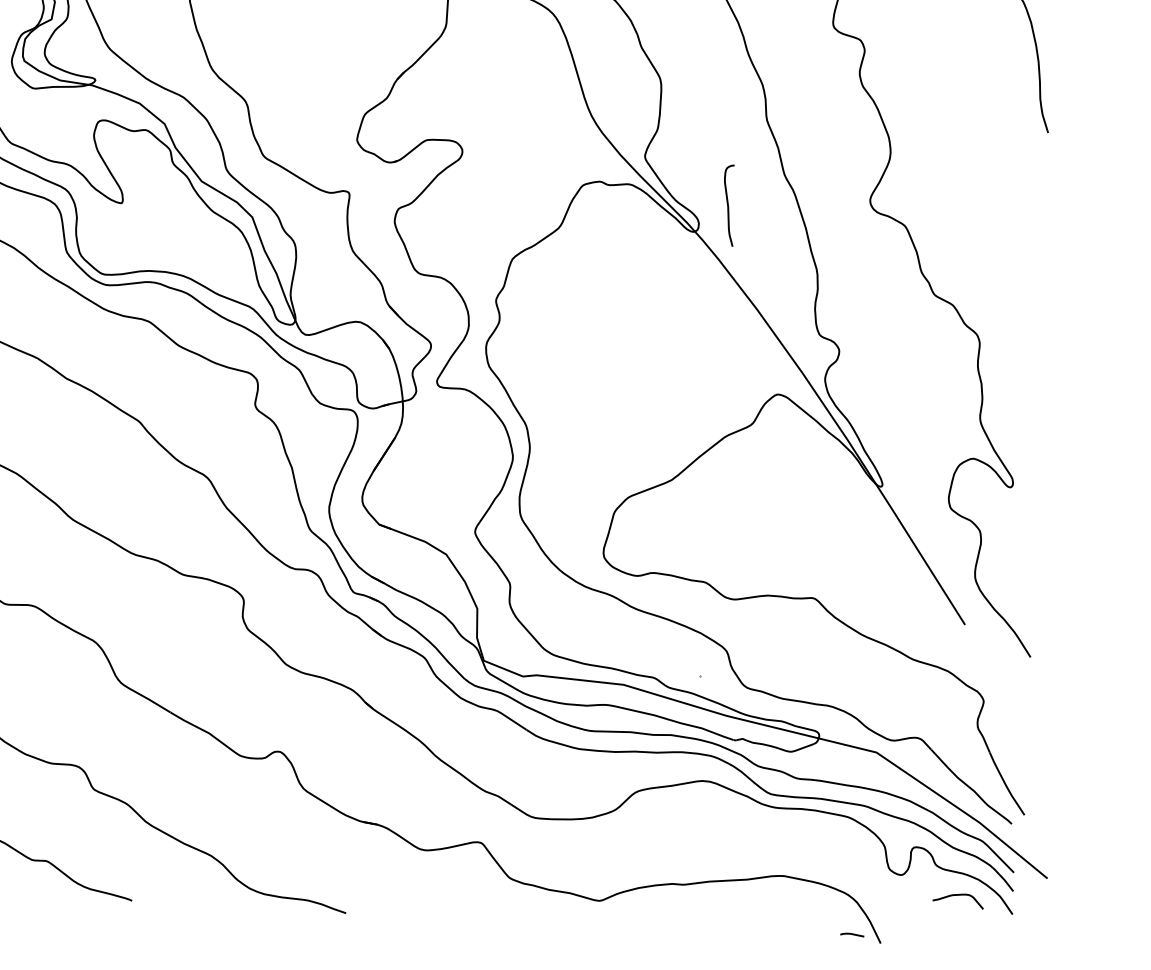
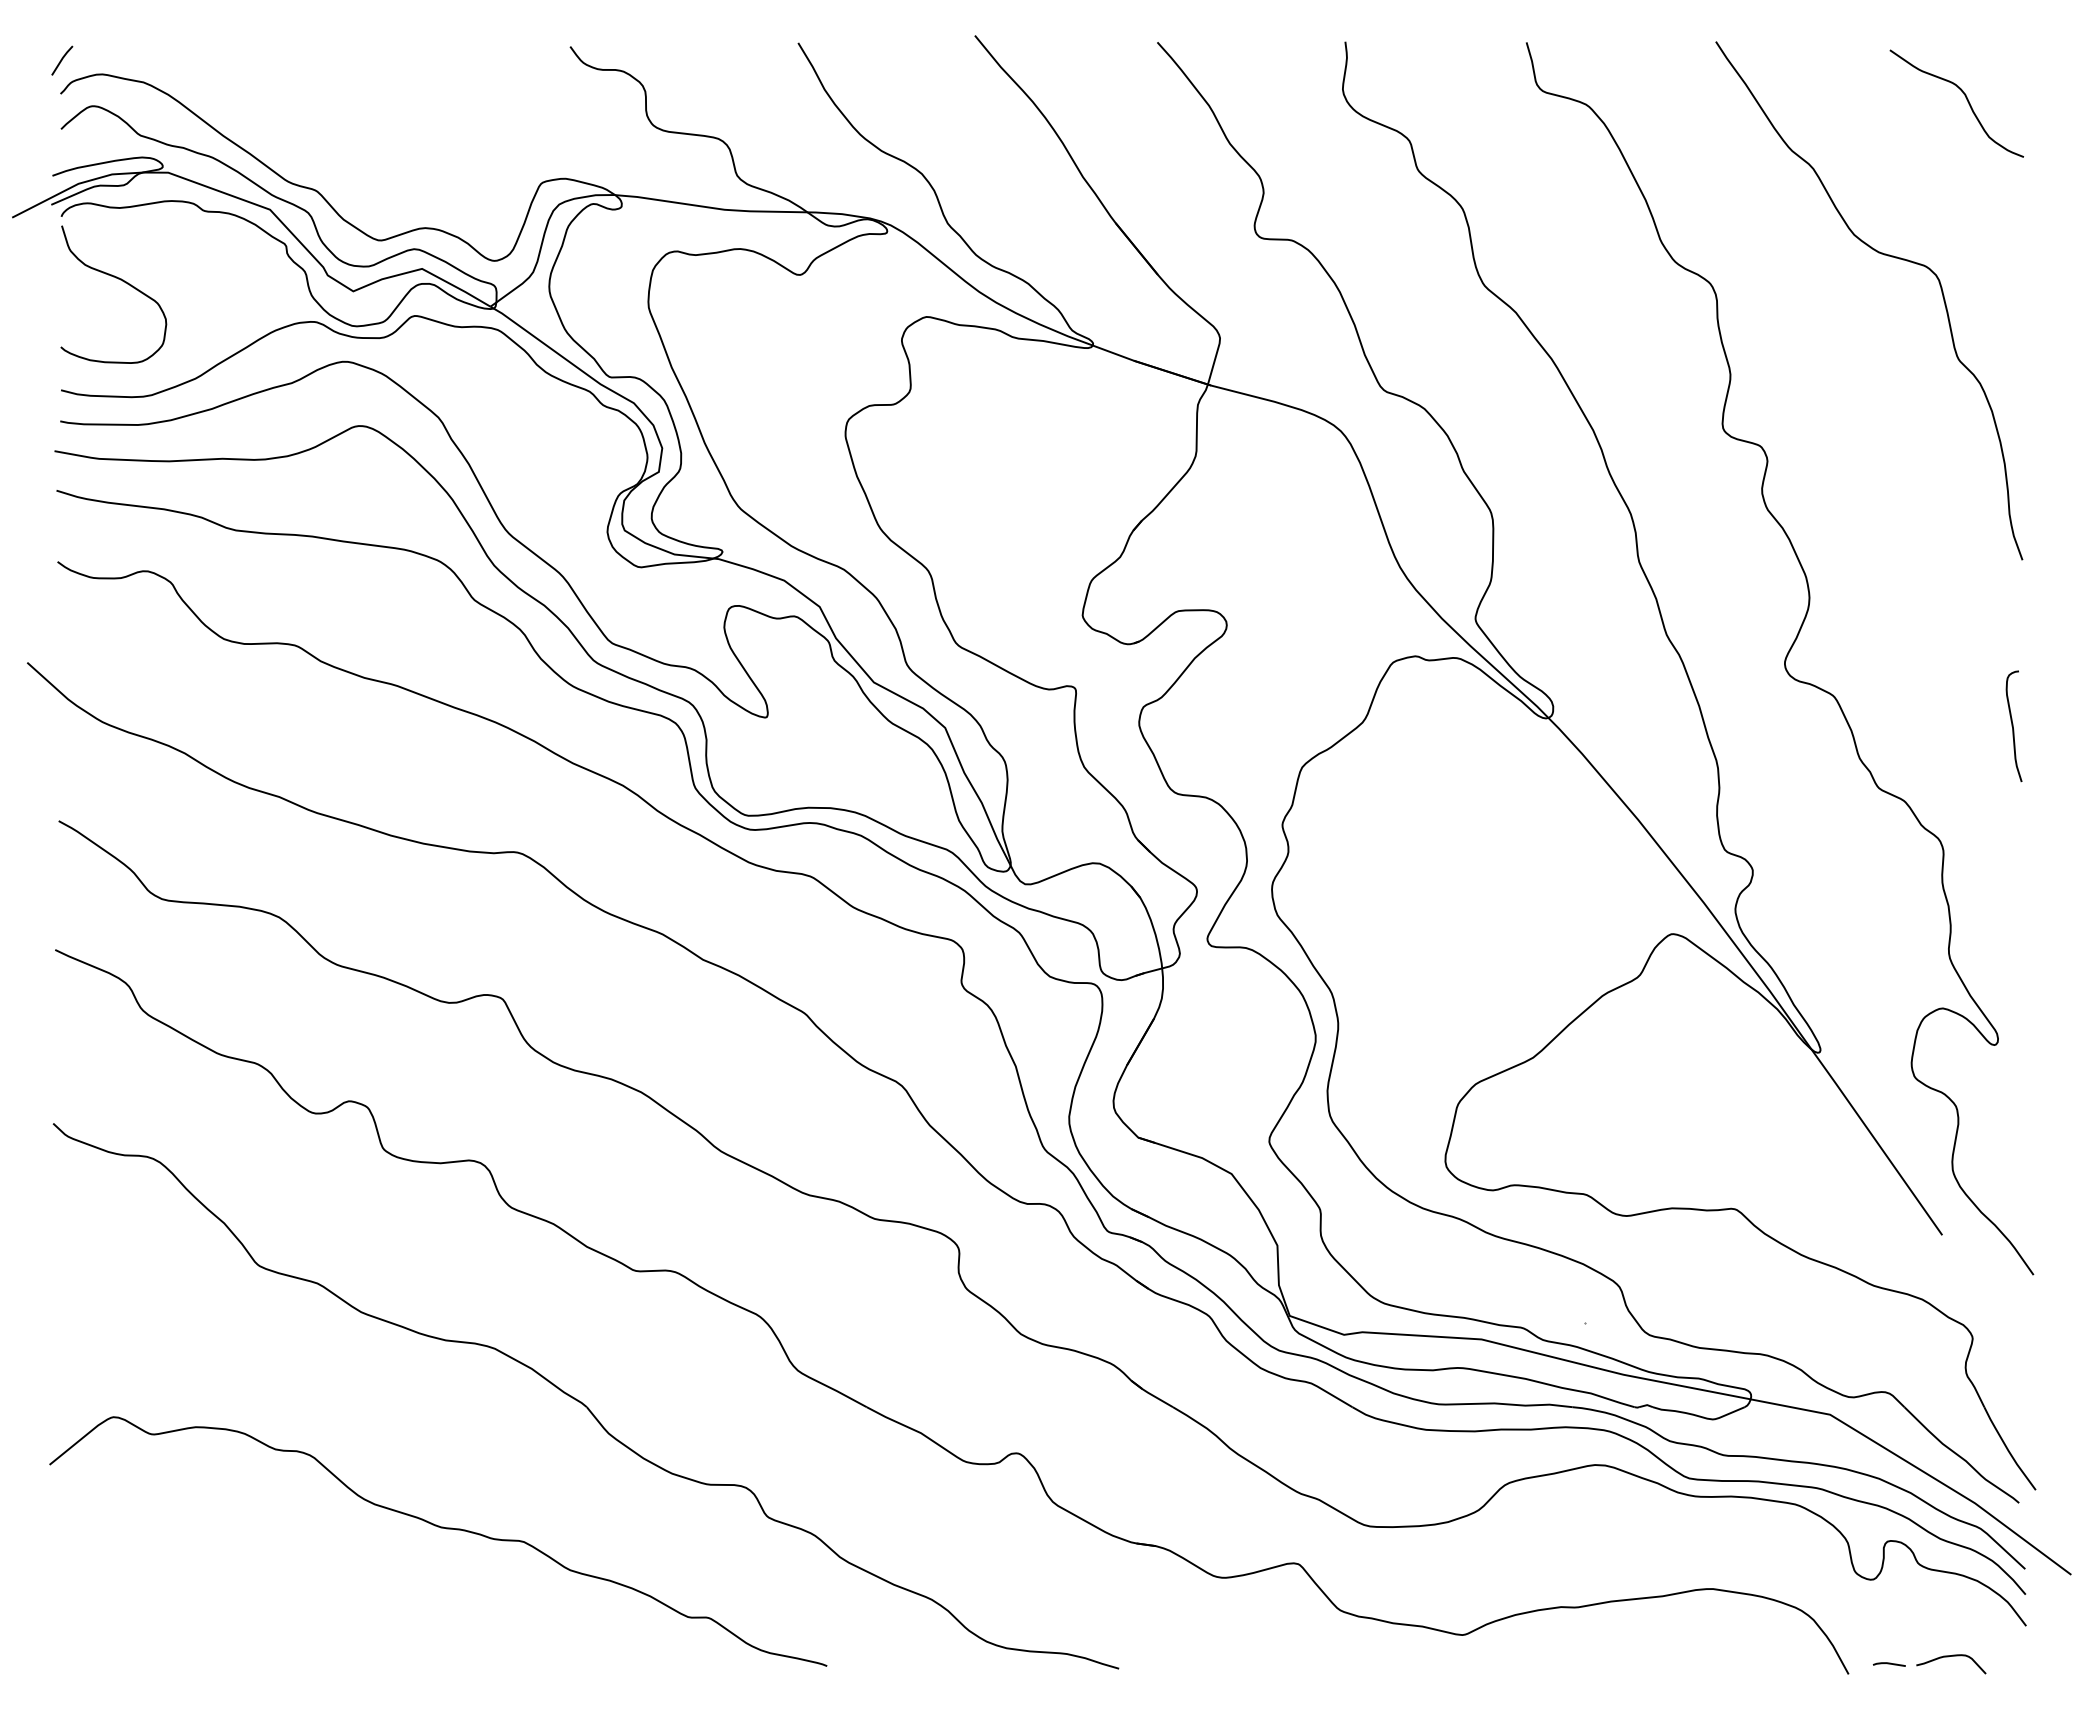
curve: (728, 205) -> (2013, 726), moved
curve: (956, 895) -> (1948, 1657), moved
line: (852, 934) -> (1889, 1664), moved

